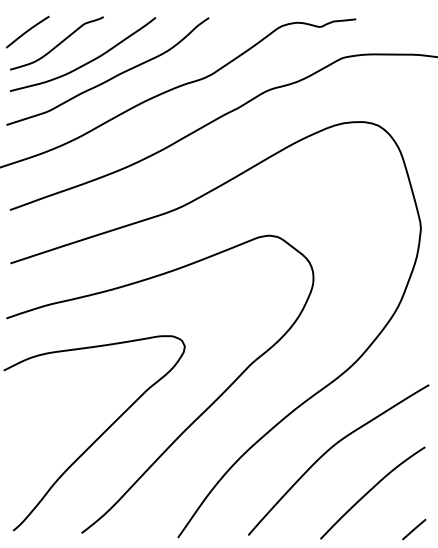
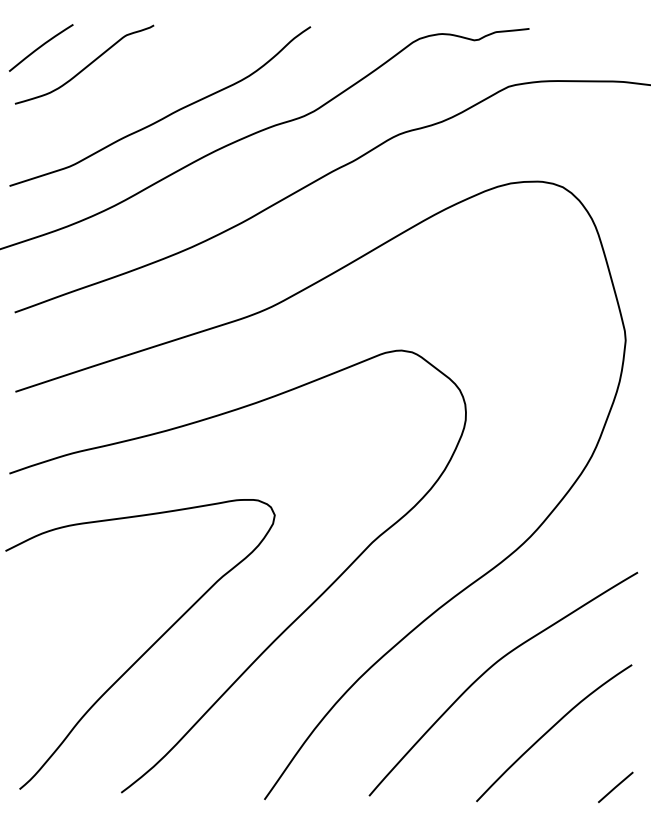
curve: (86, 62) -> (128, 93), removed

